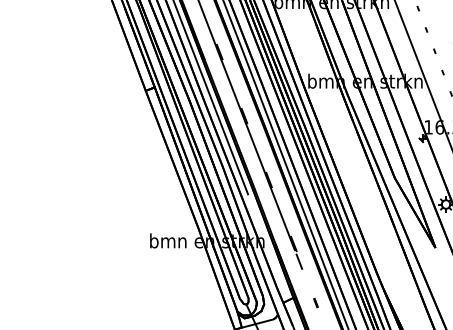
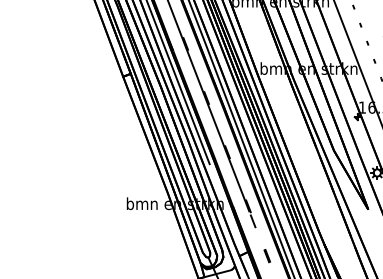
part: (315, 303) -> (266, 256), size x1.67

